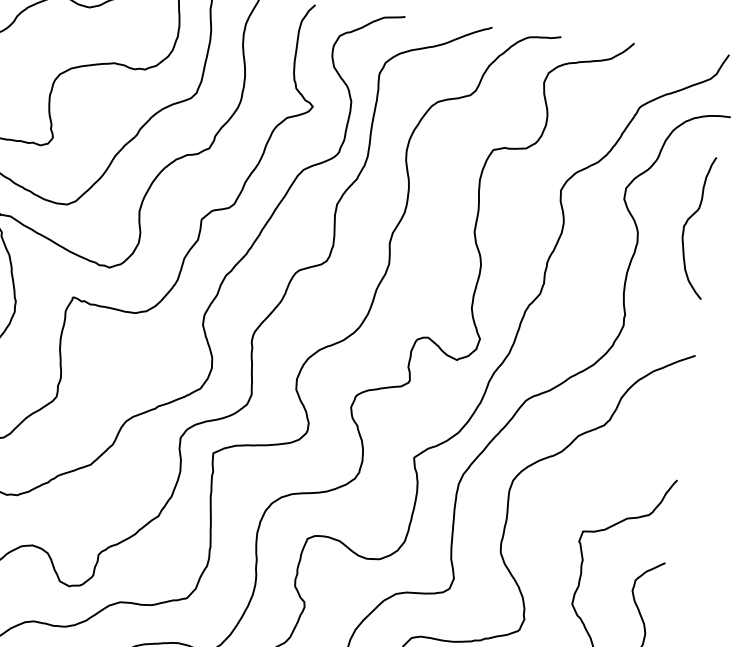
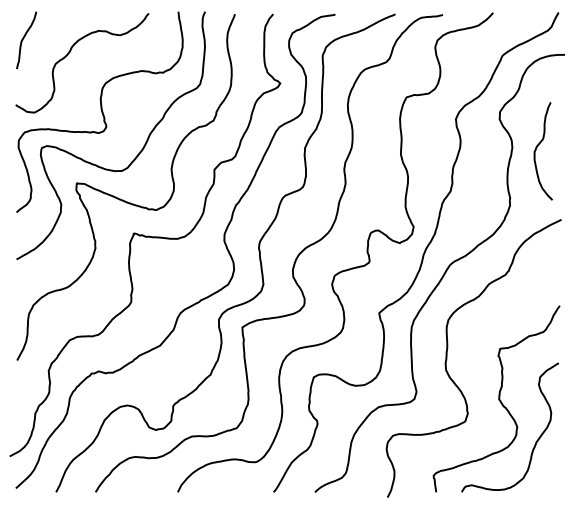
curve: (688, 221) -> (537, 148), moved

